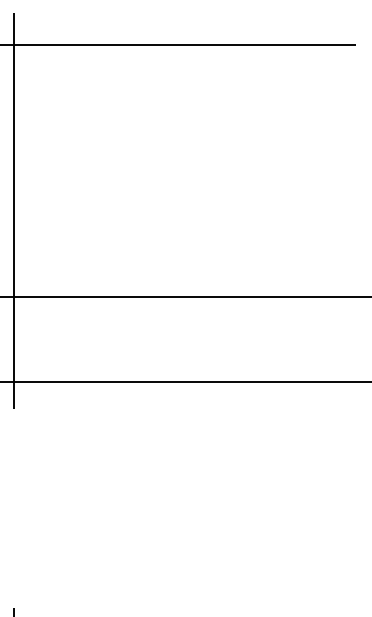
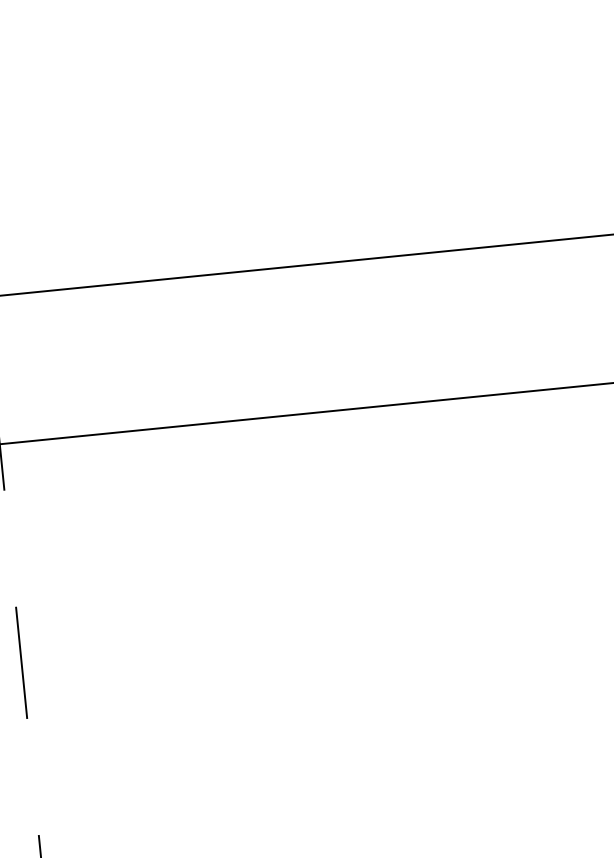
line: (13, 508) -> (20, 662), added

